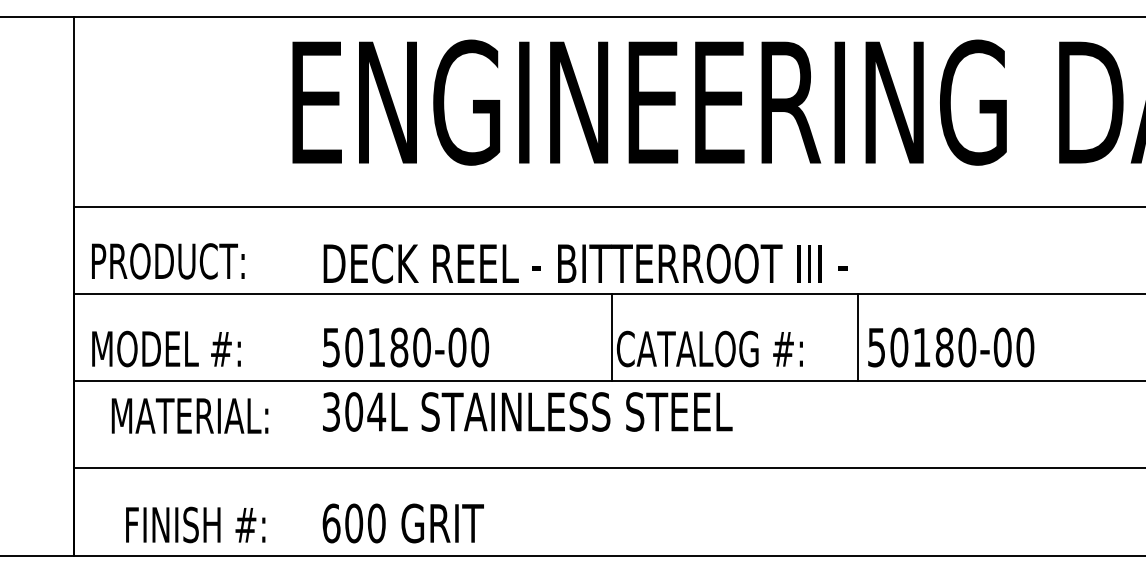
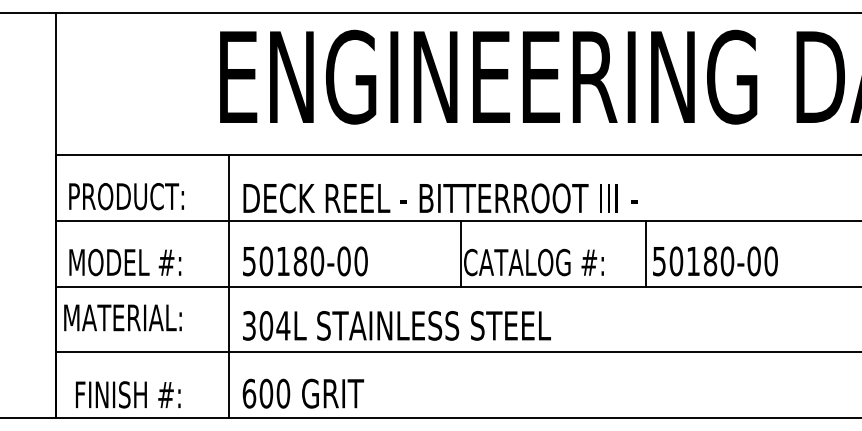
line: (305, 380) -> (229, 286), added
text: (527, 411) -> (396, 325), moved
text: (189, 415) -> (122, 317), moved
text: (196, 524) -> (128, 394), moved

